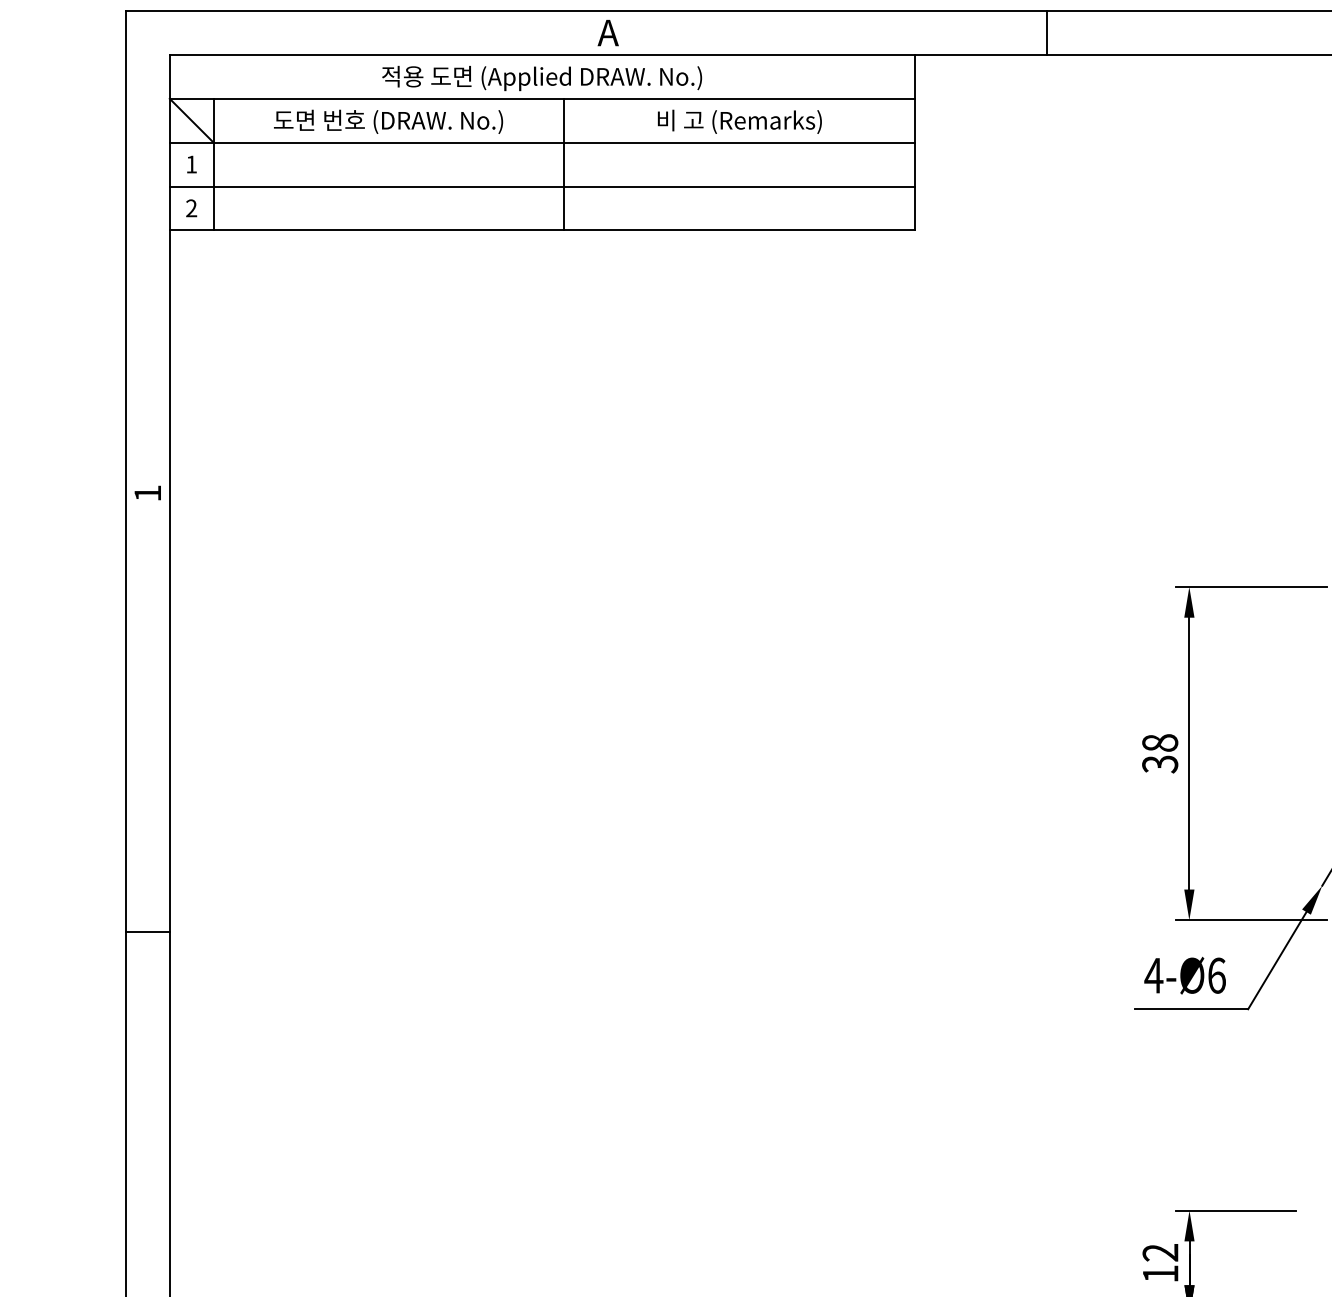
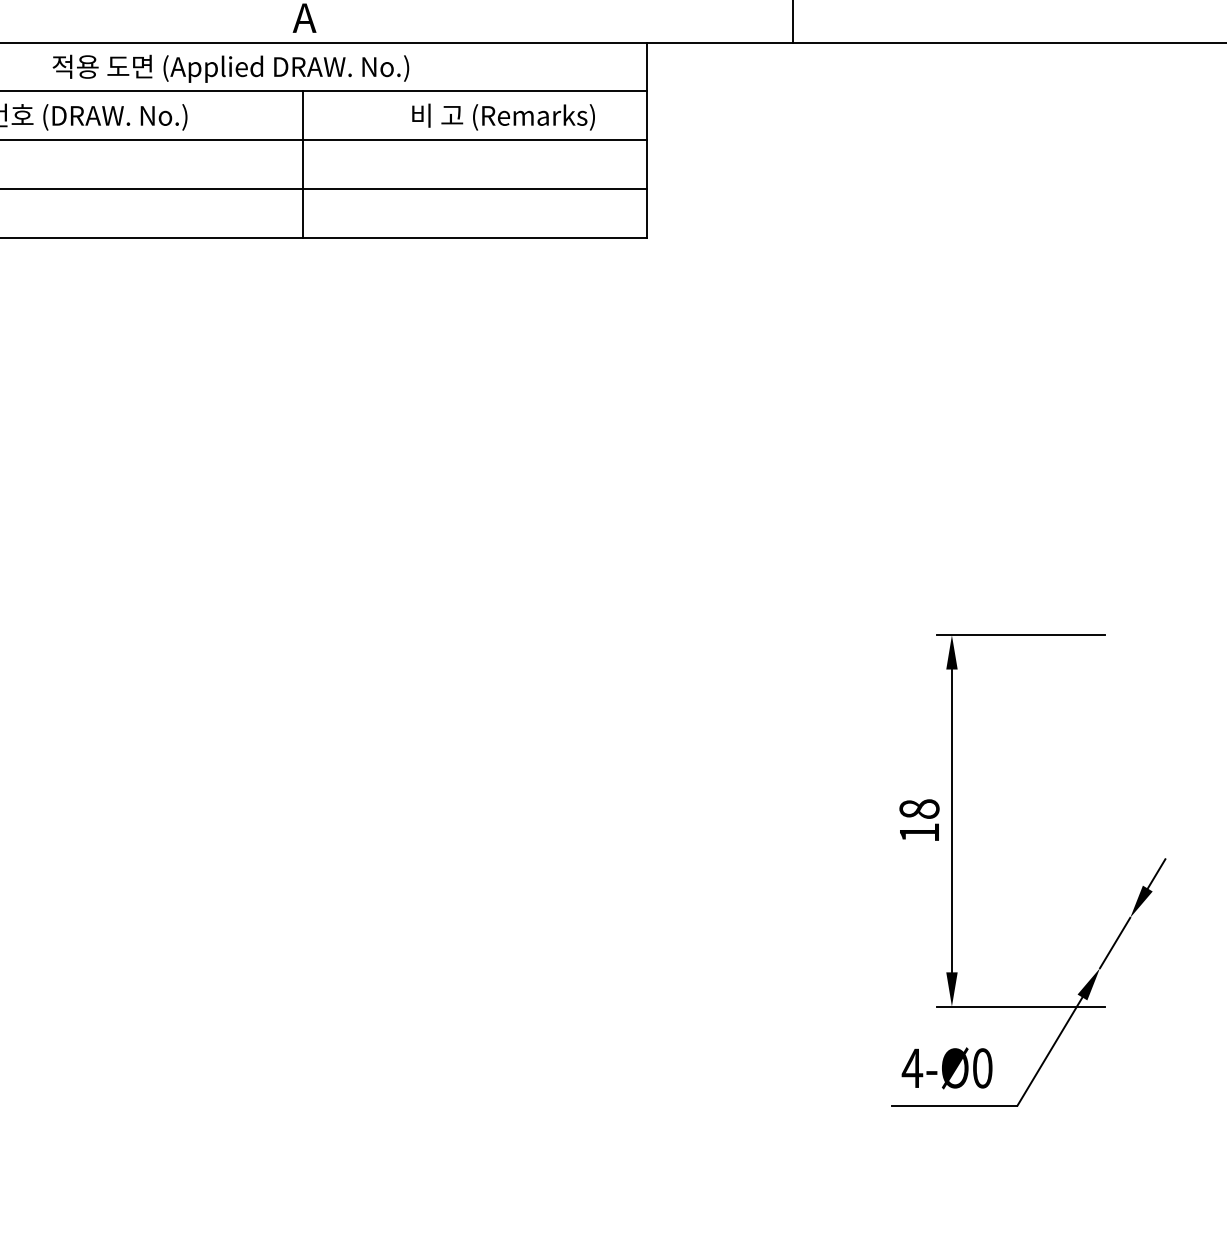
text: (739, 121) -> (503, 116), moved
line: (564, 164) -> (302, 164), moved
text: (1160, 764) -> (919, 833), 38 -> 18
text: (1216, 975) -> (982, 1068), 4-Ø6 -> 4-Ø0

